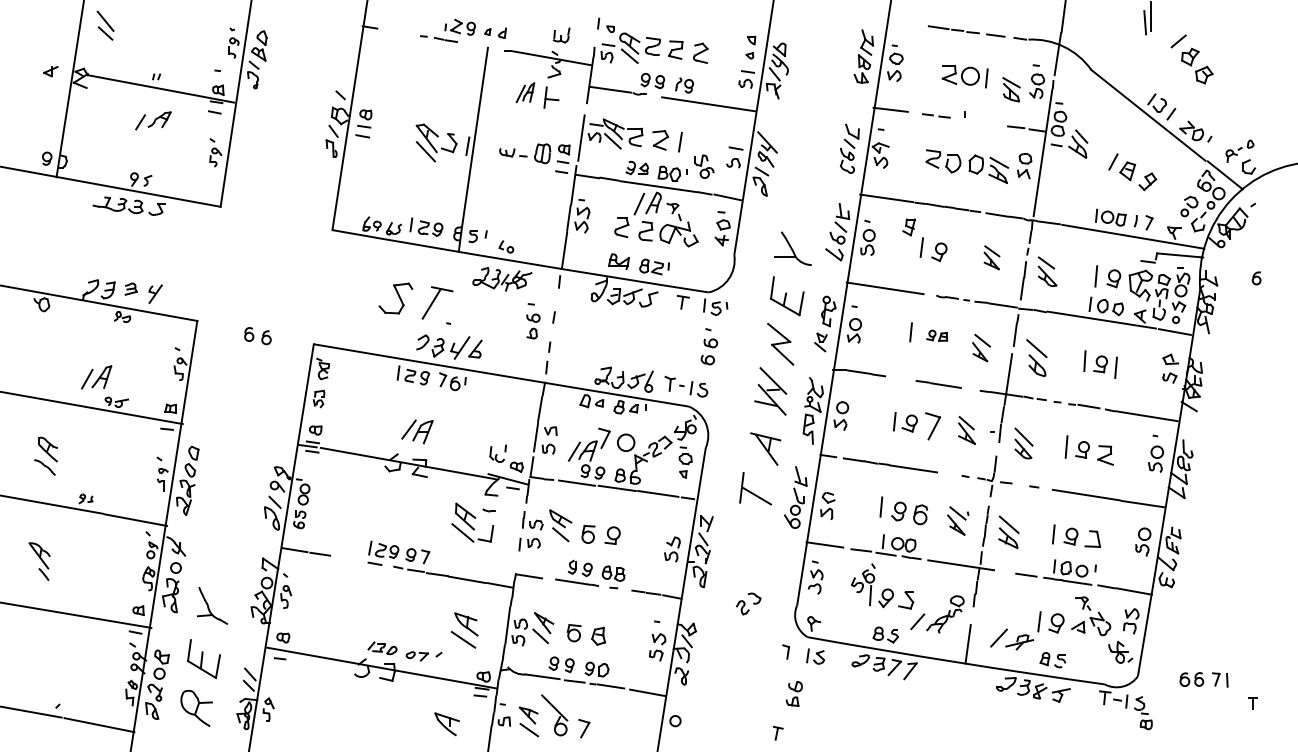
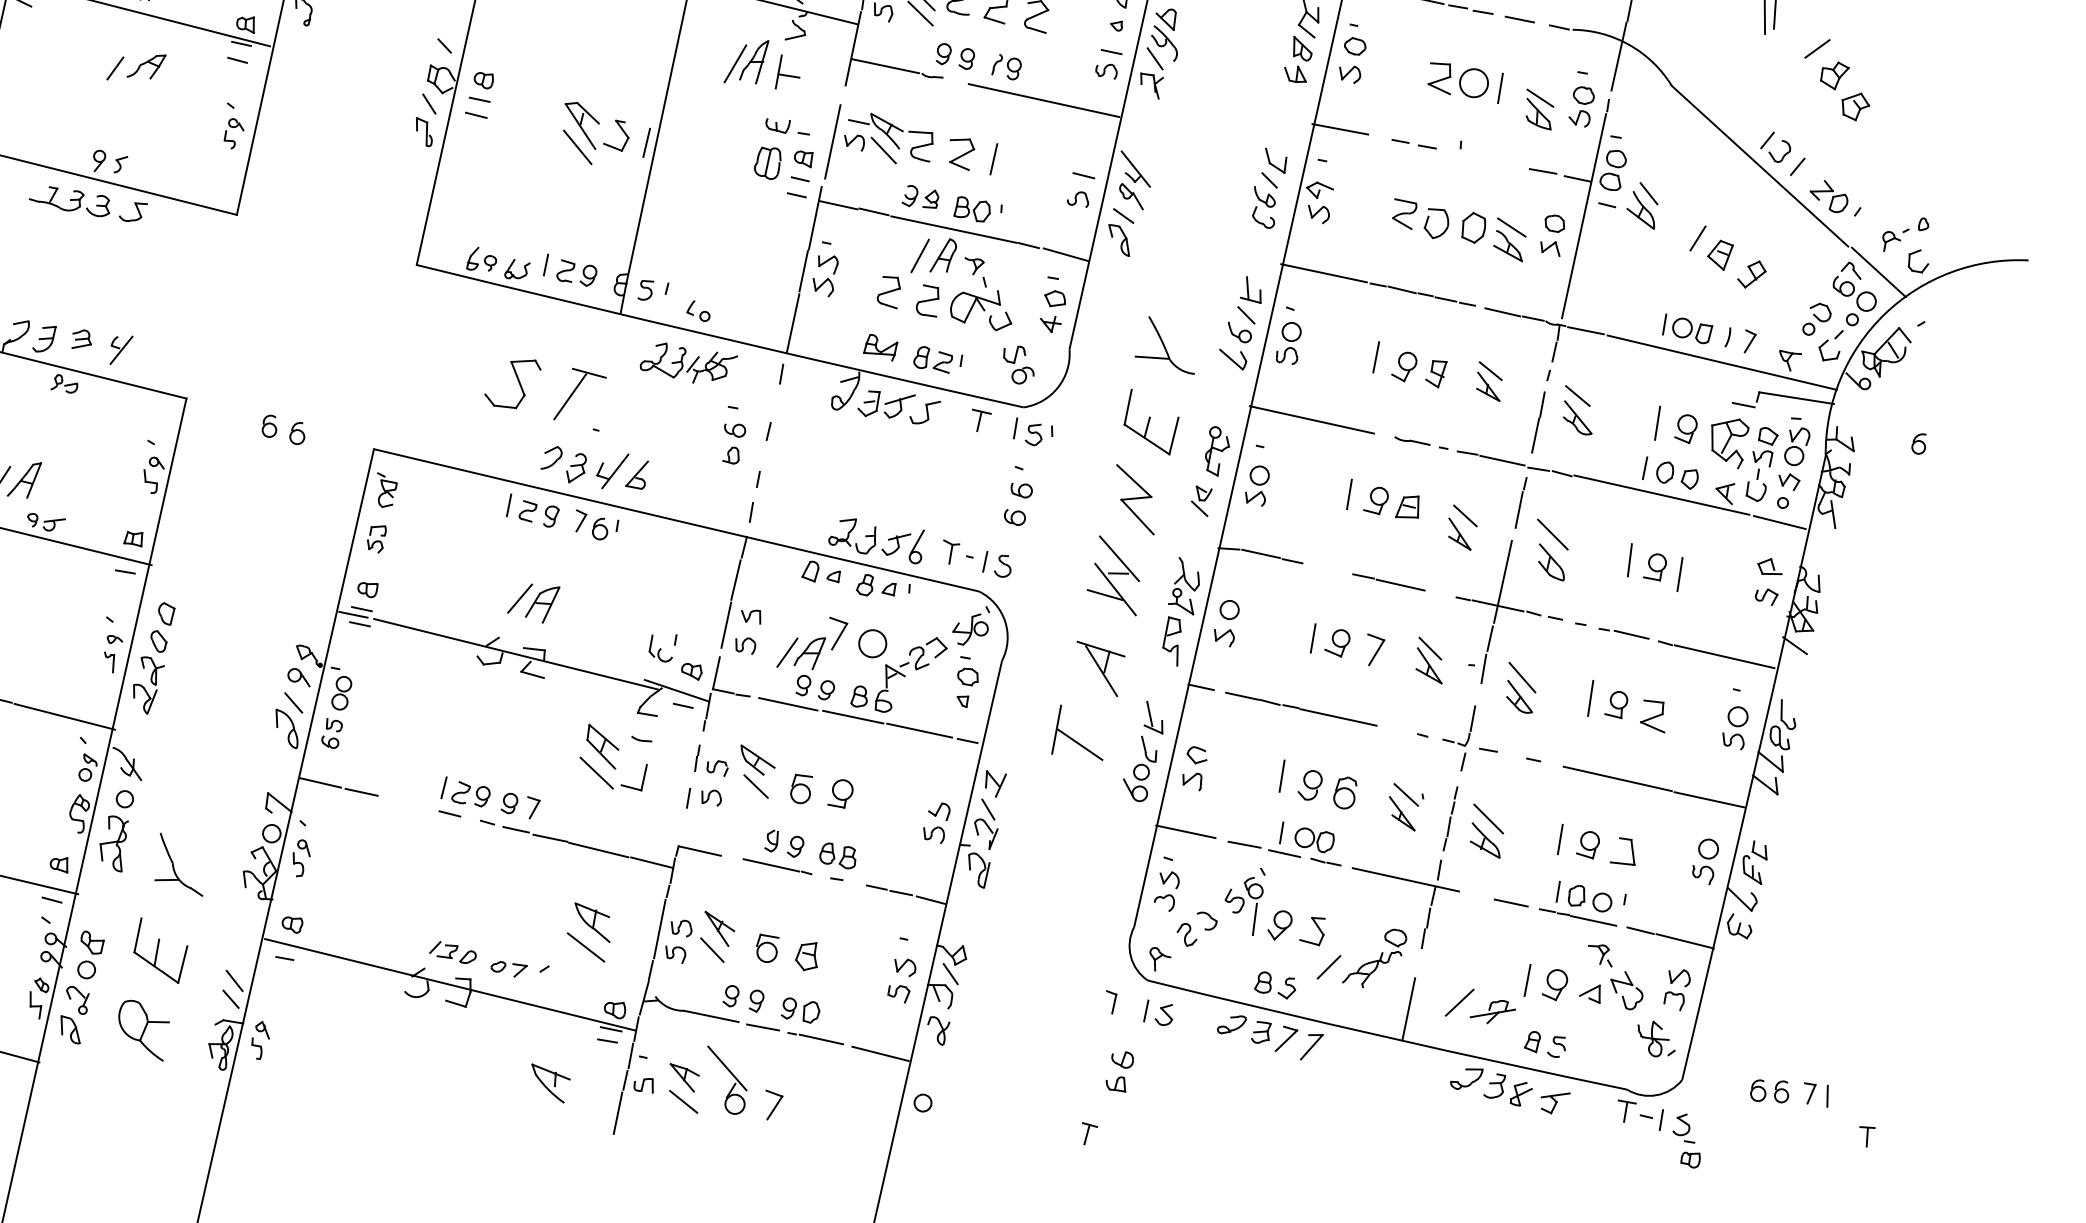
part: (525, 92) -> (746, 61), size x1.43
part: (513, 152) -> (788, 126), moved
part: (704, 166) -> (1019, 364), moved
part: (908, 227) -> (1435, 374), moved
part: (936, 335) -> (1390, 502), size x1.67
part: (933, 426) -> (1375, 650), size x0.71
part: (748, 603) -> (1196, 928), moved

